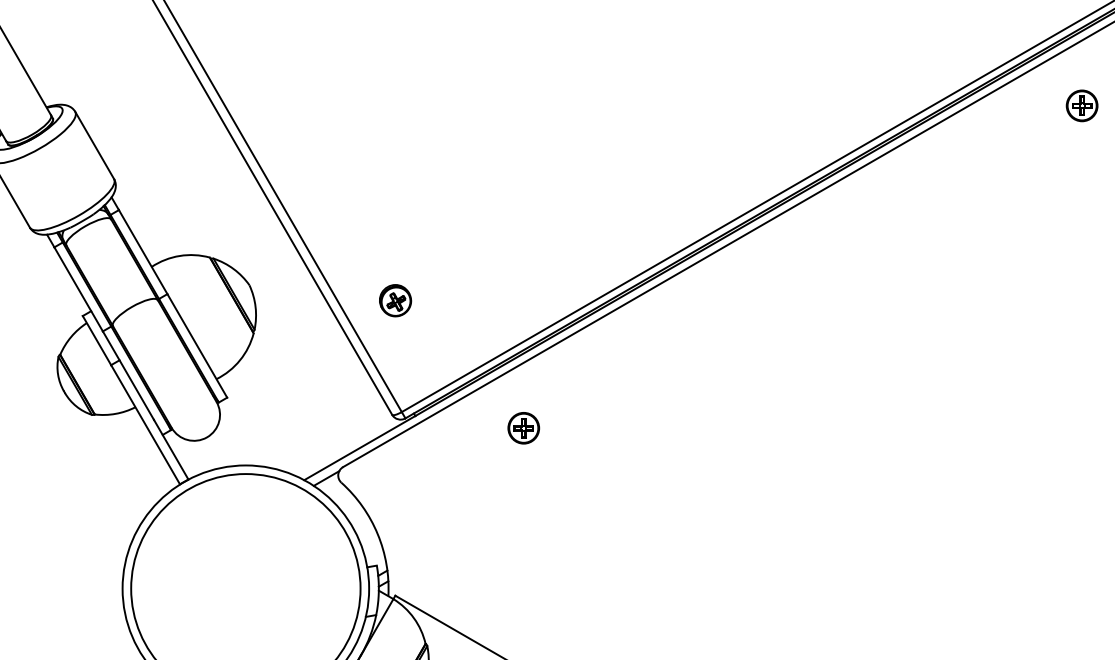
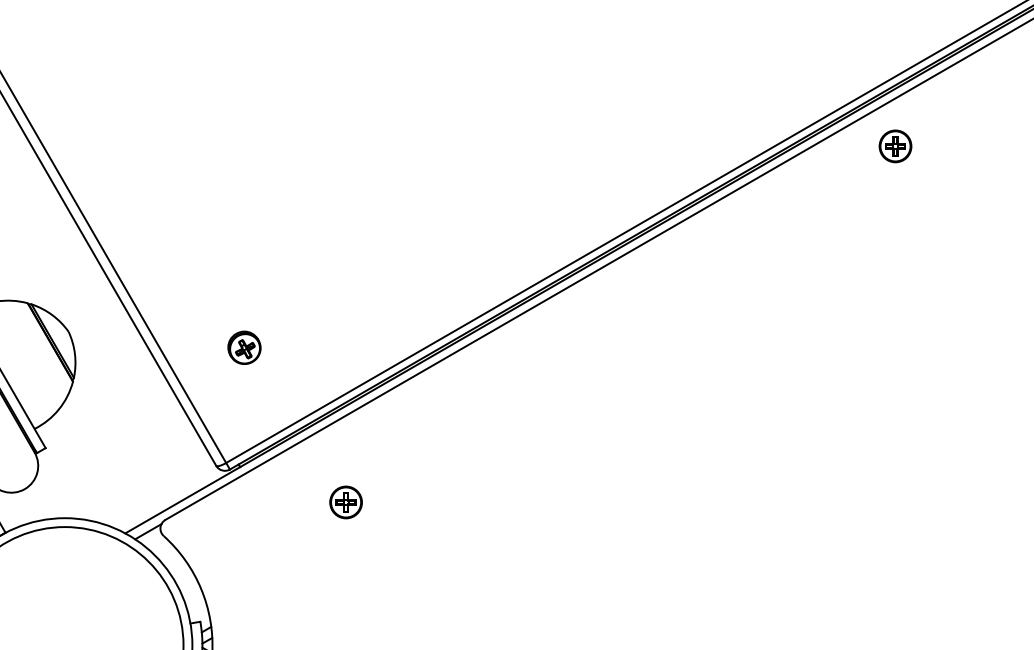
part: (1081, 105) -> (894, 145), moved
part: (395, 300) -> (244, 347), moved
part: (523, 428) -> (345, 502), moved

